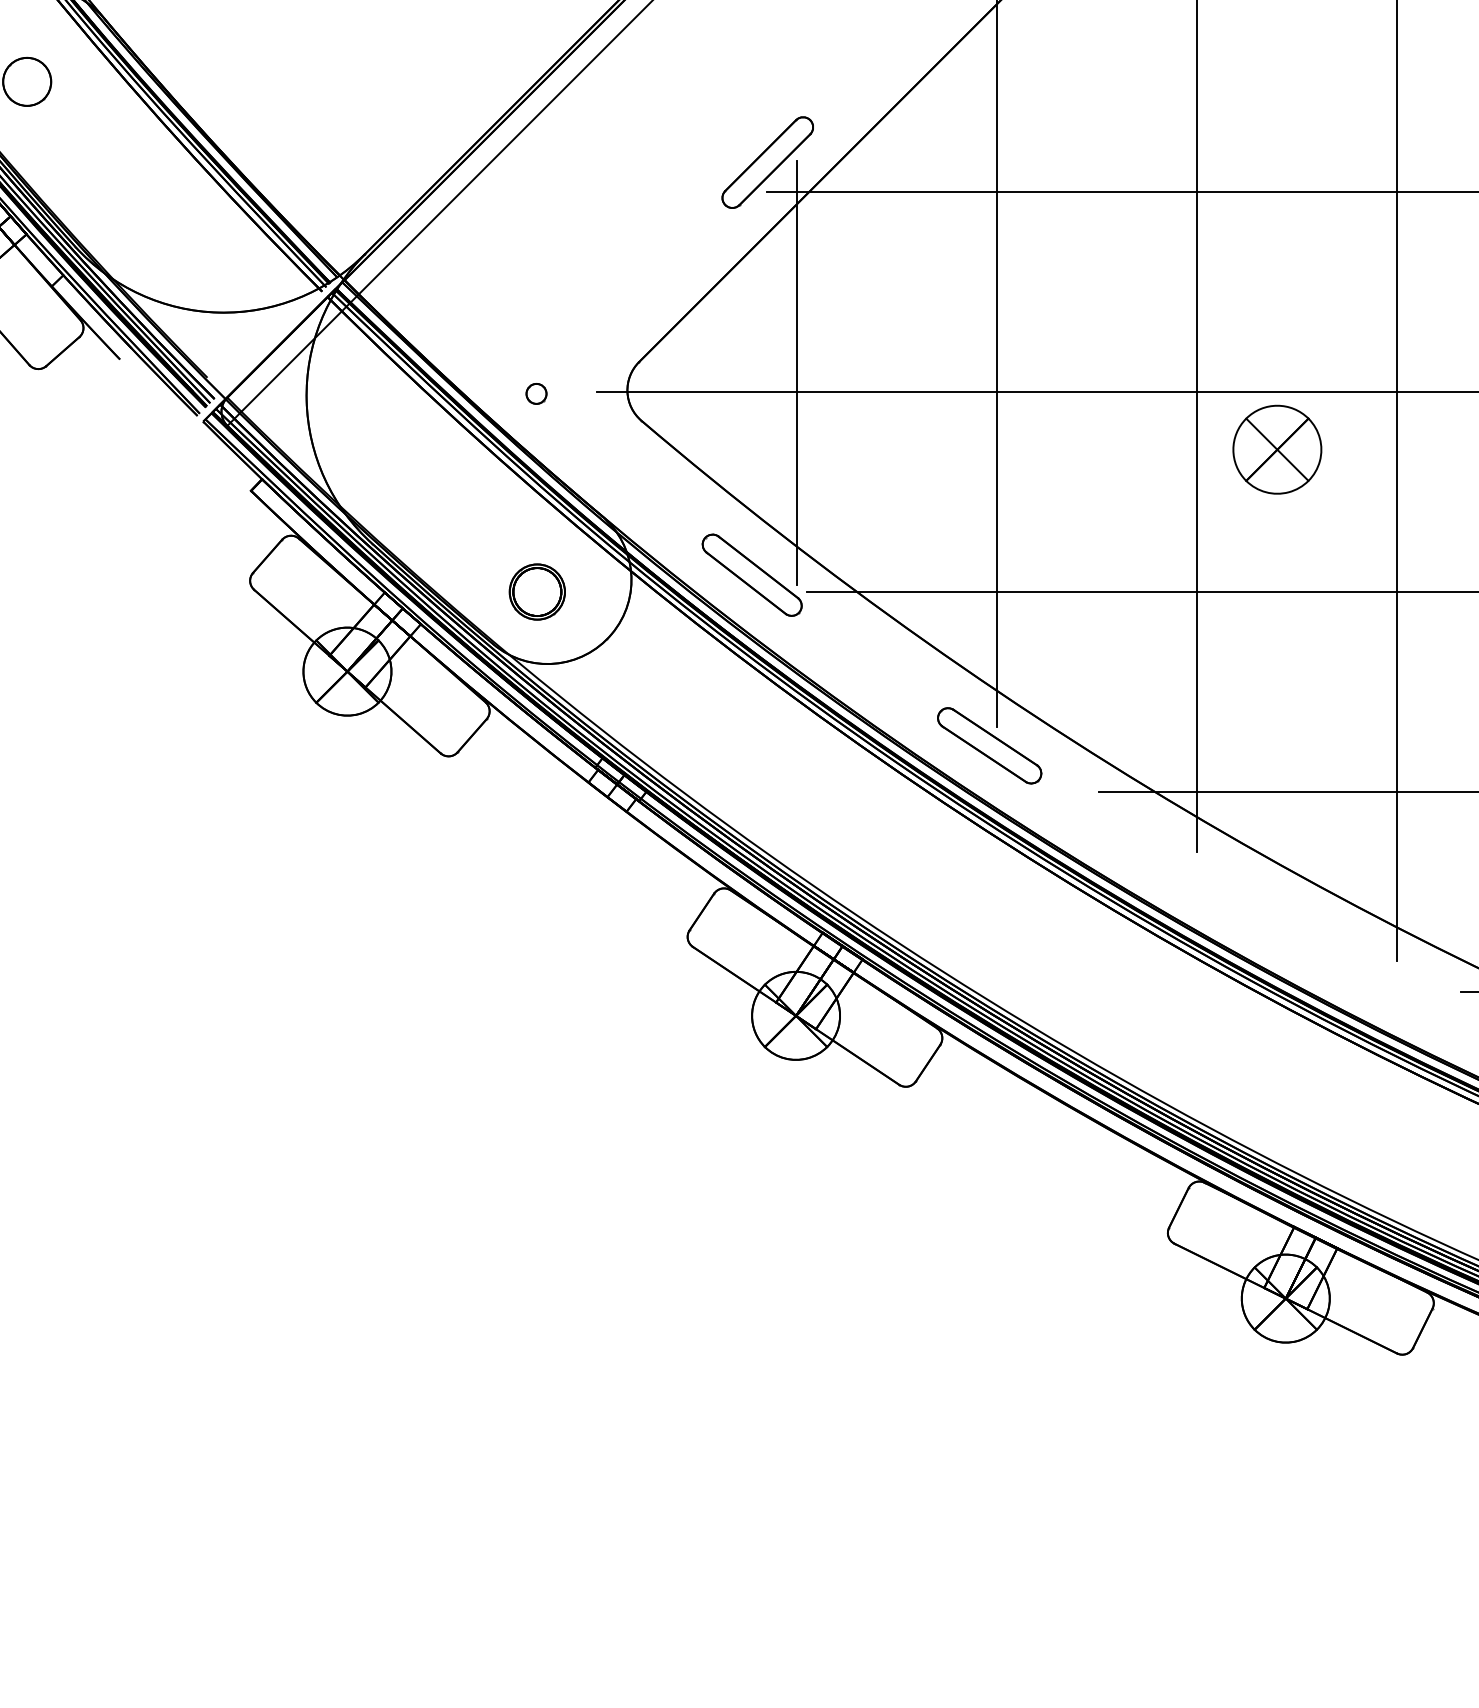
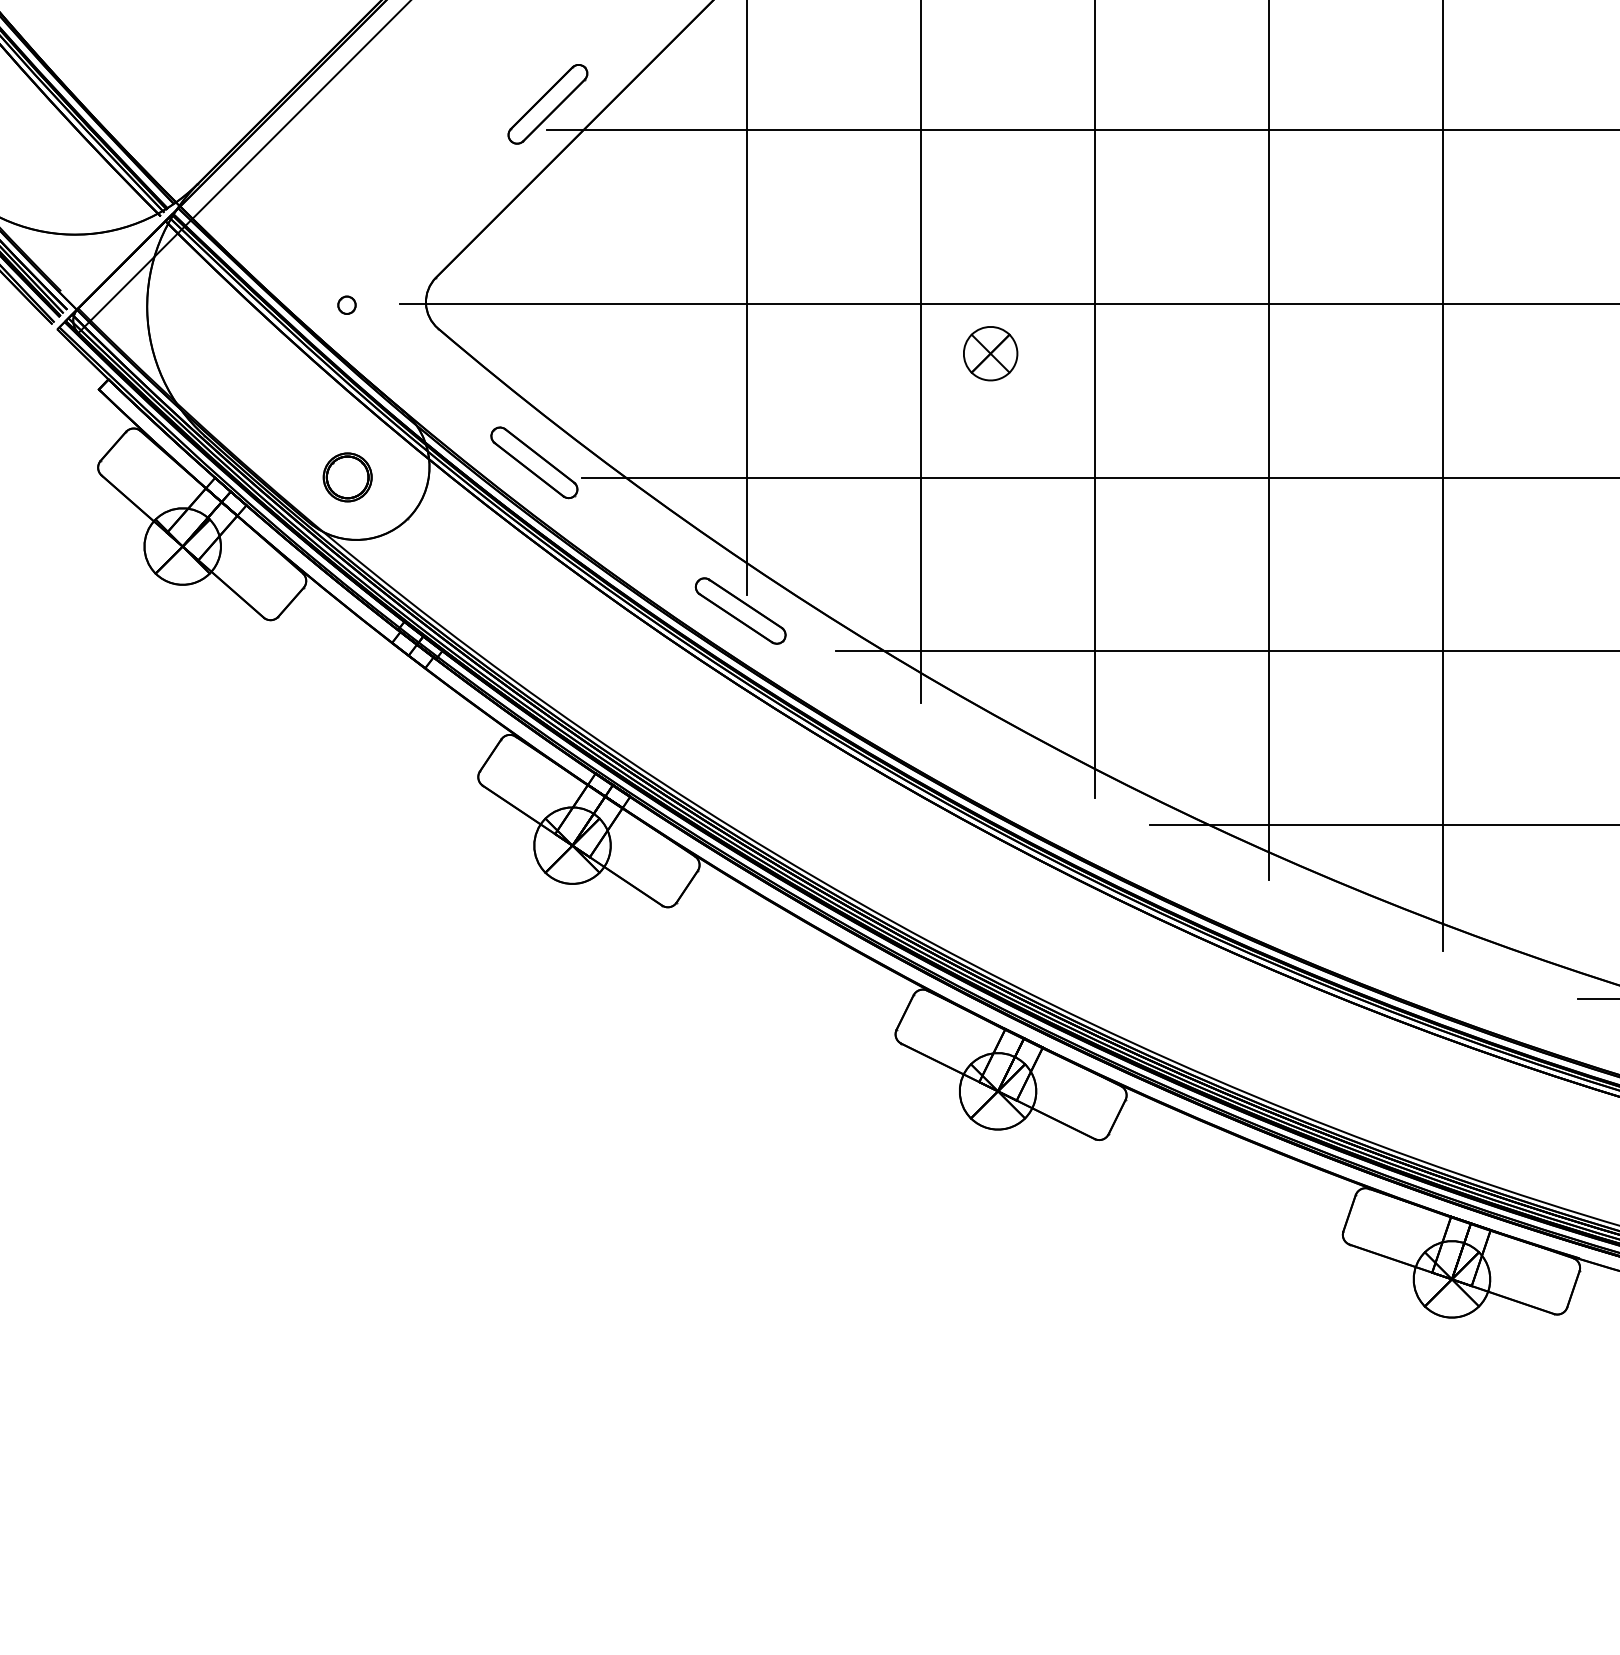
line: (797, 372) -> (573, 286), removed
part: (1277, 449) -> (990, 353), size x0.7

